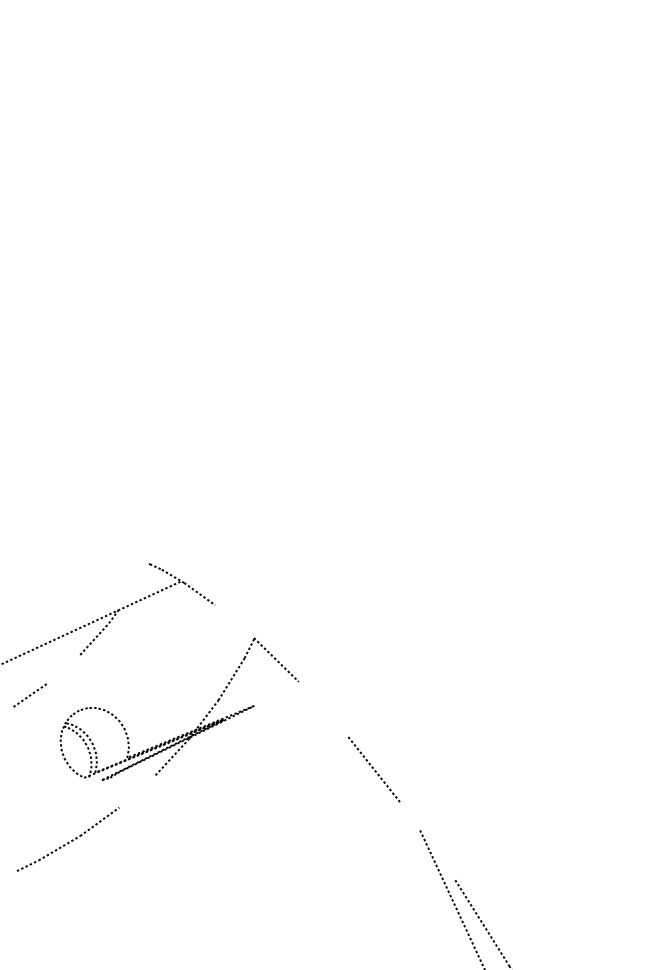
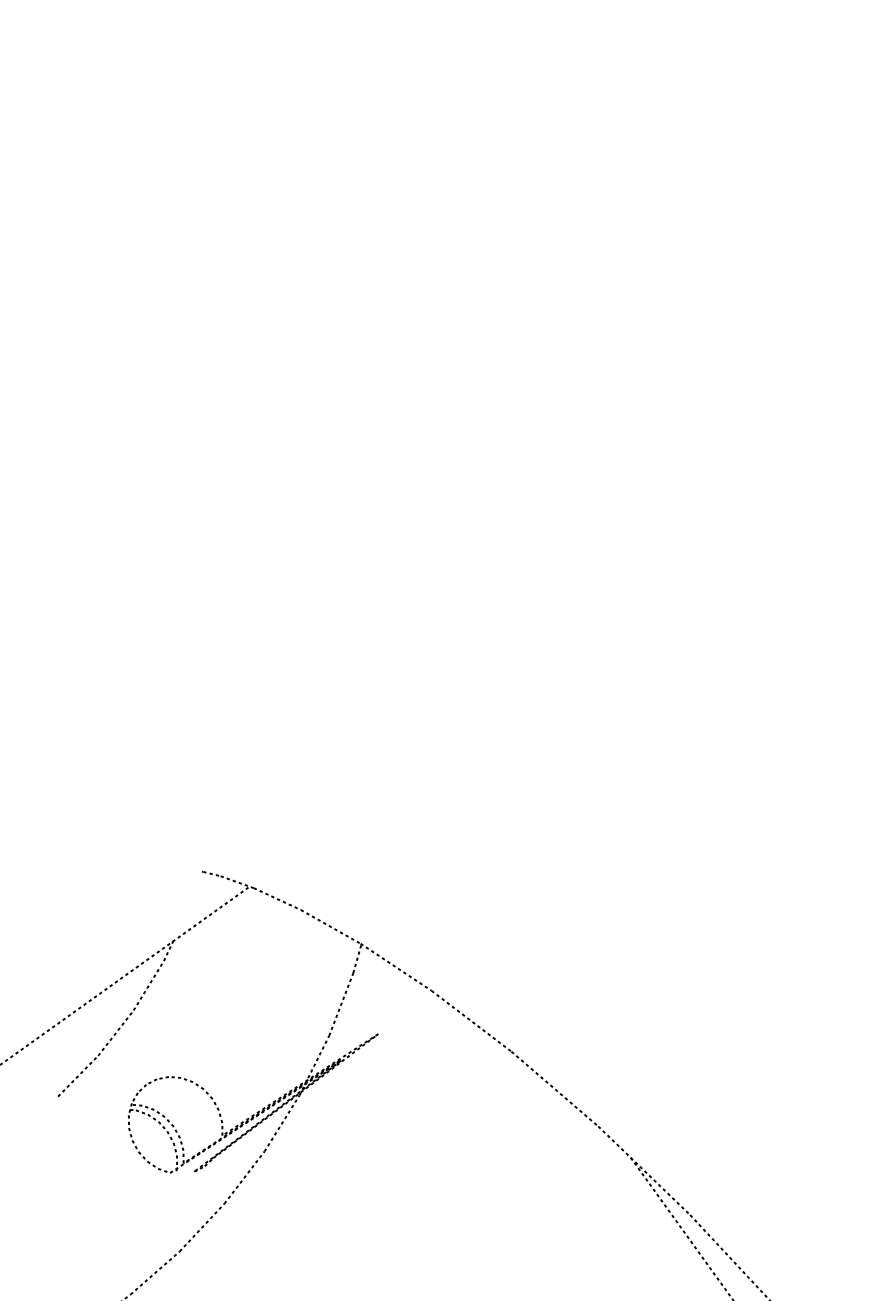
line: (234, 621) -> (330, 926), added
line: (64, 668) -> (116, 1032), added
line: (323, 709) -> (471, 1021), added
line: (137, 791) -> (244, 1177), added
line: (427, 841) -> (643, 1170), added

